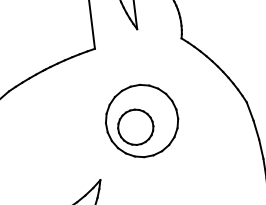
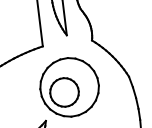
part: (141, 121) -> (69, 87), size x1.43

